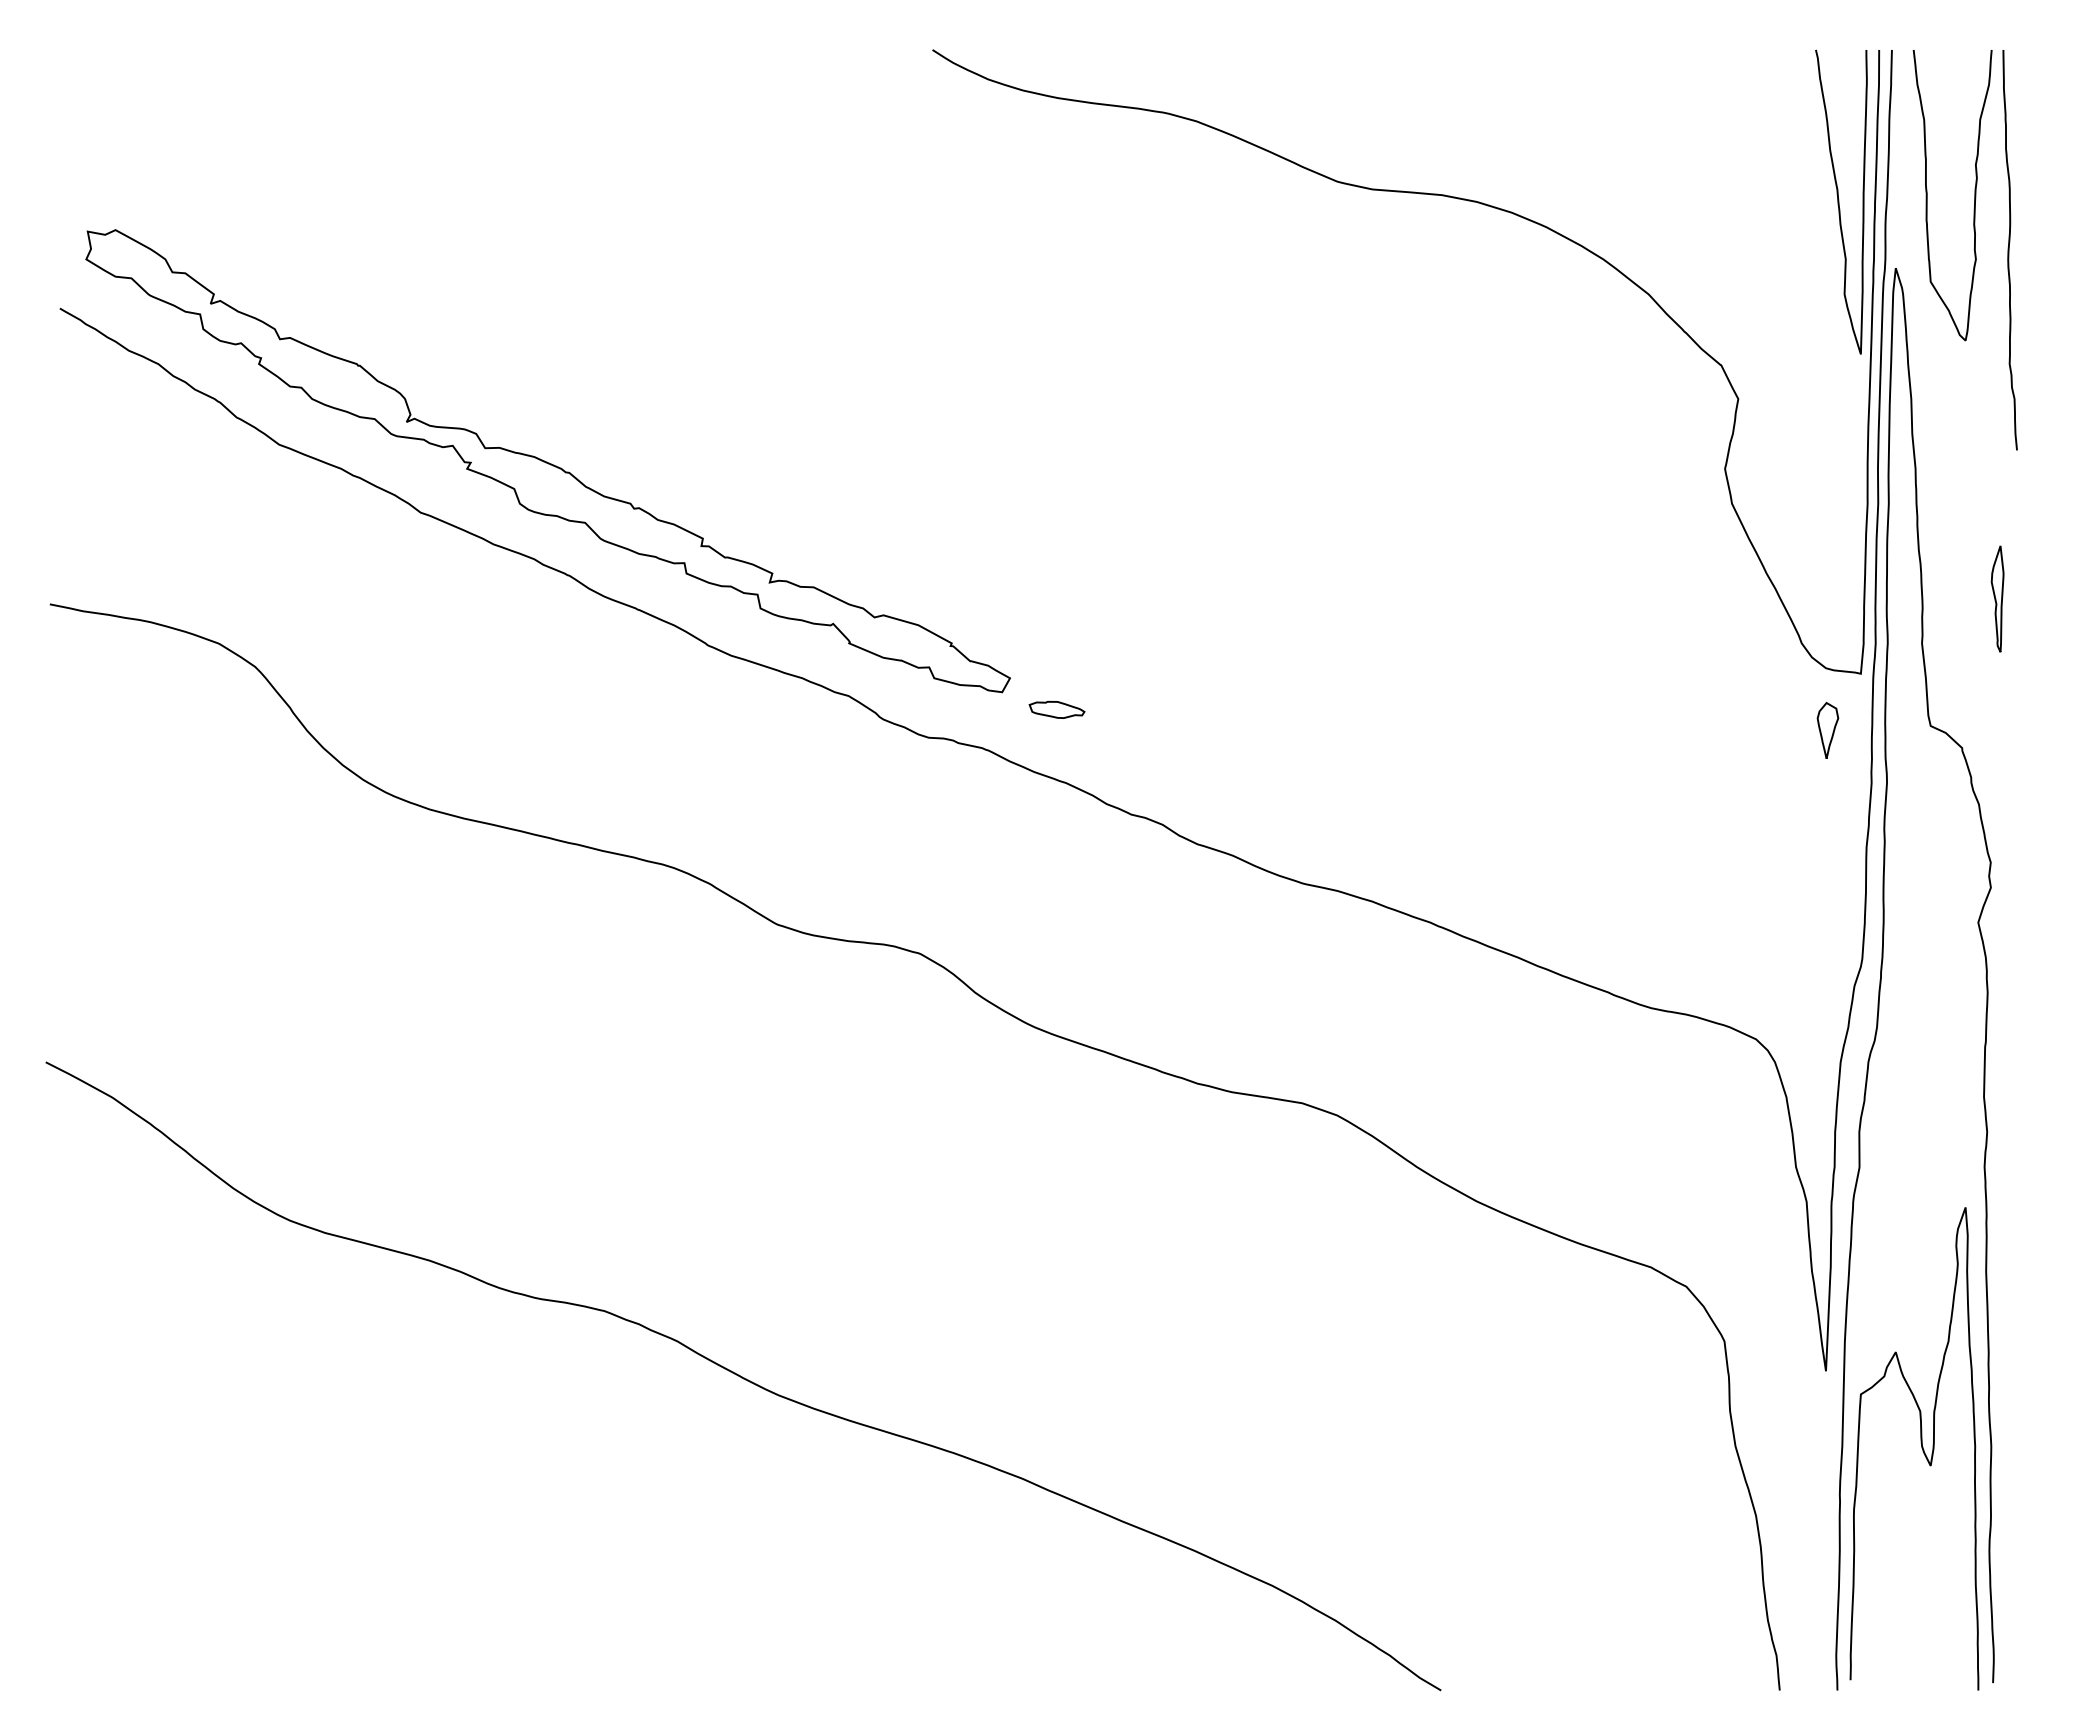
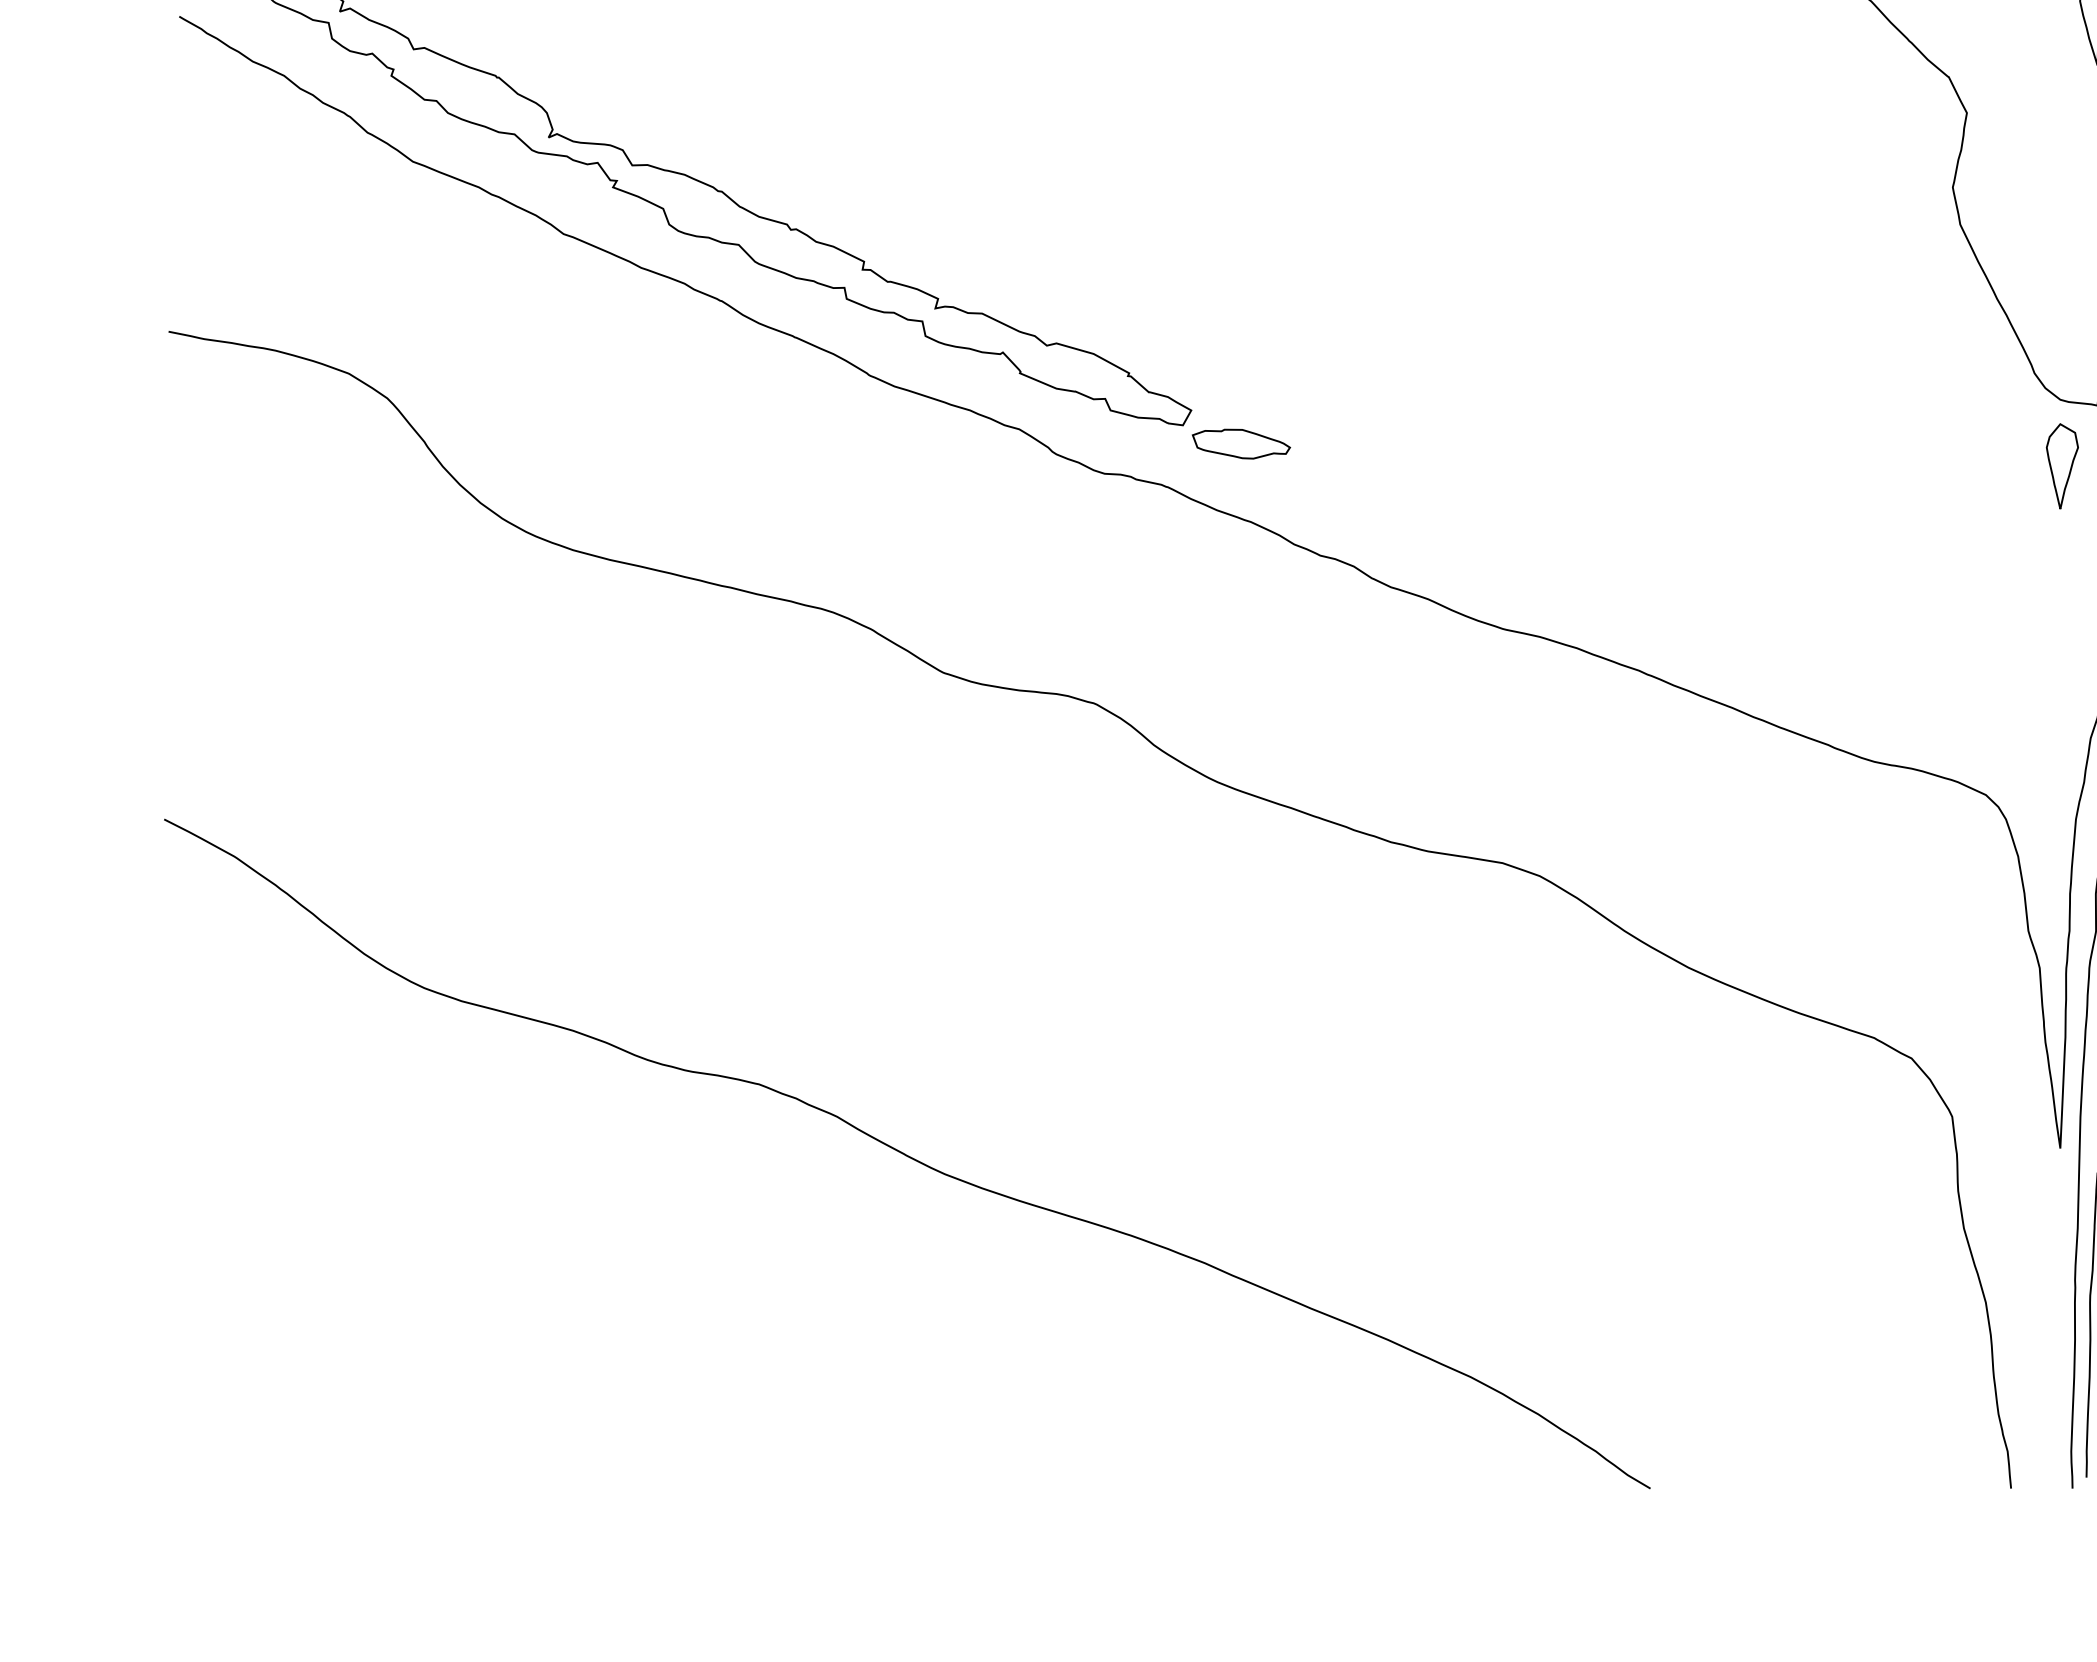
part: (1056, 709) -> (1240, 443), size x1.67
part: (1827, 730) -> (2061, 466), size x1.43

